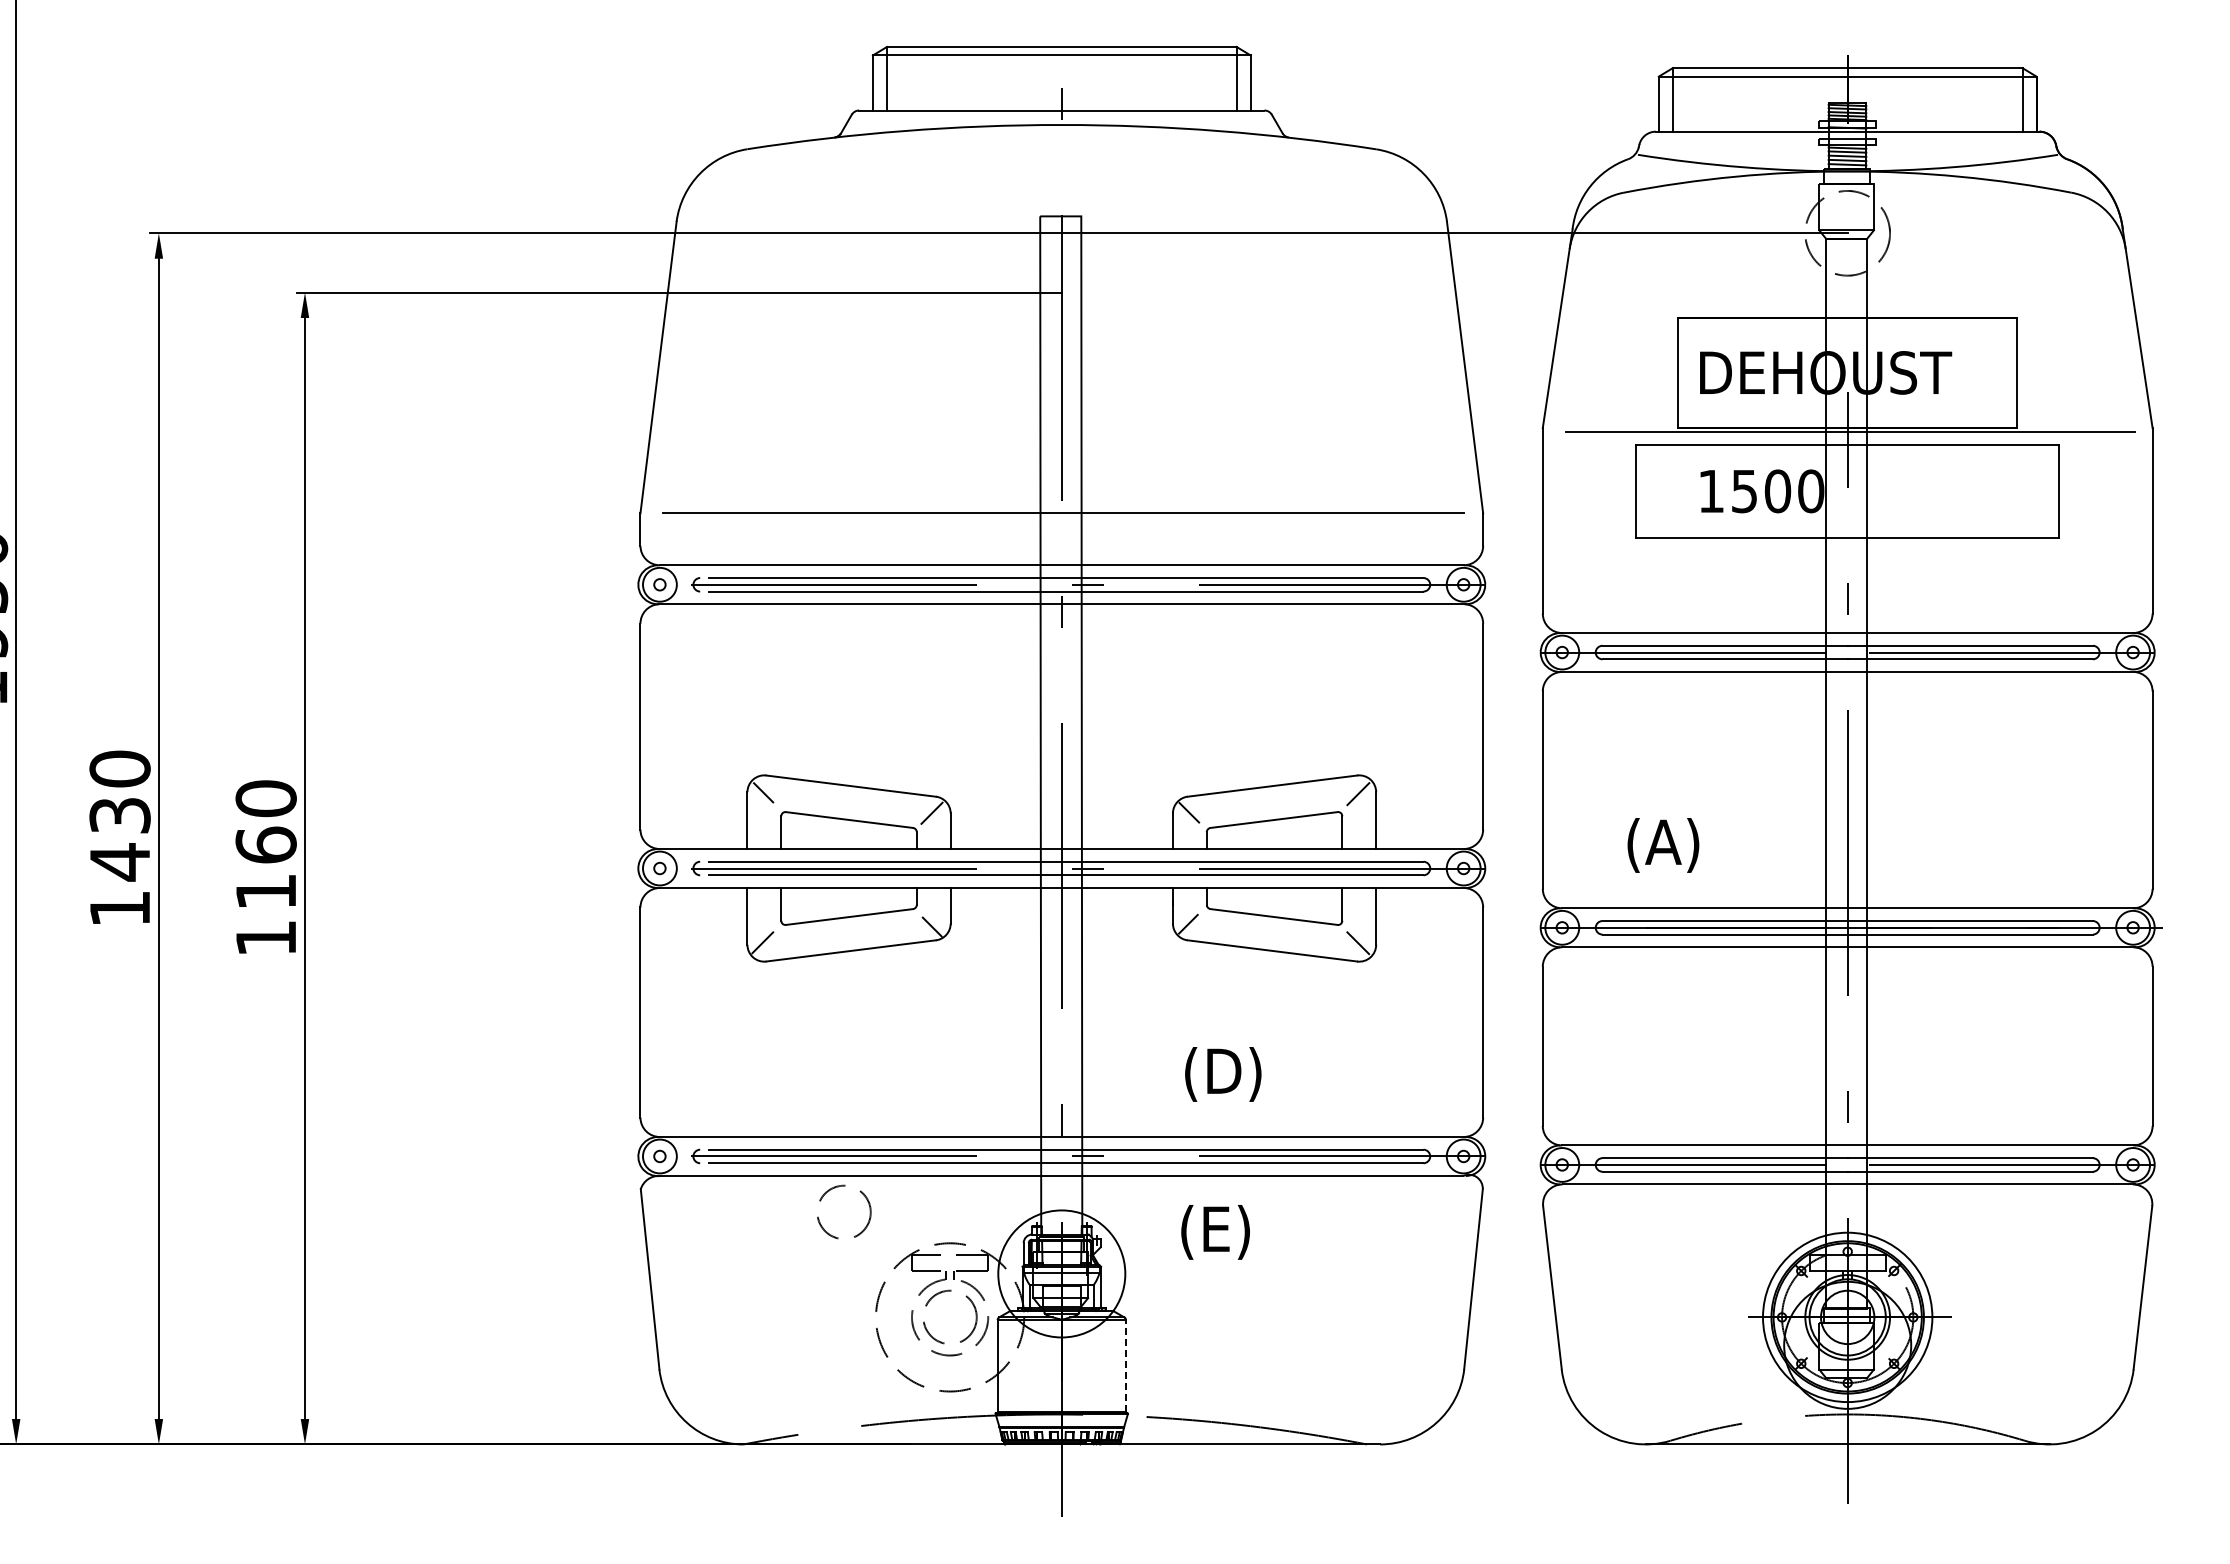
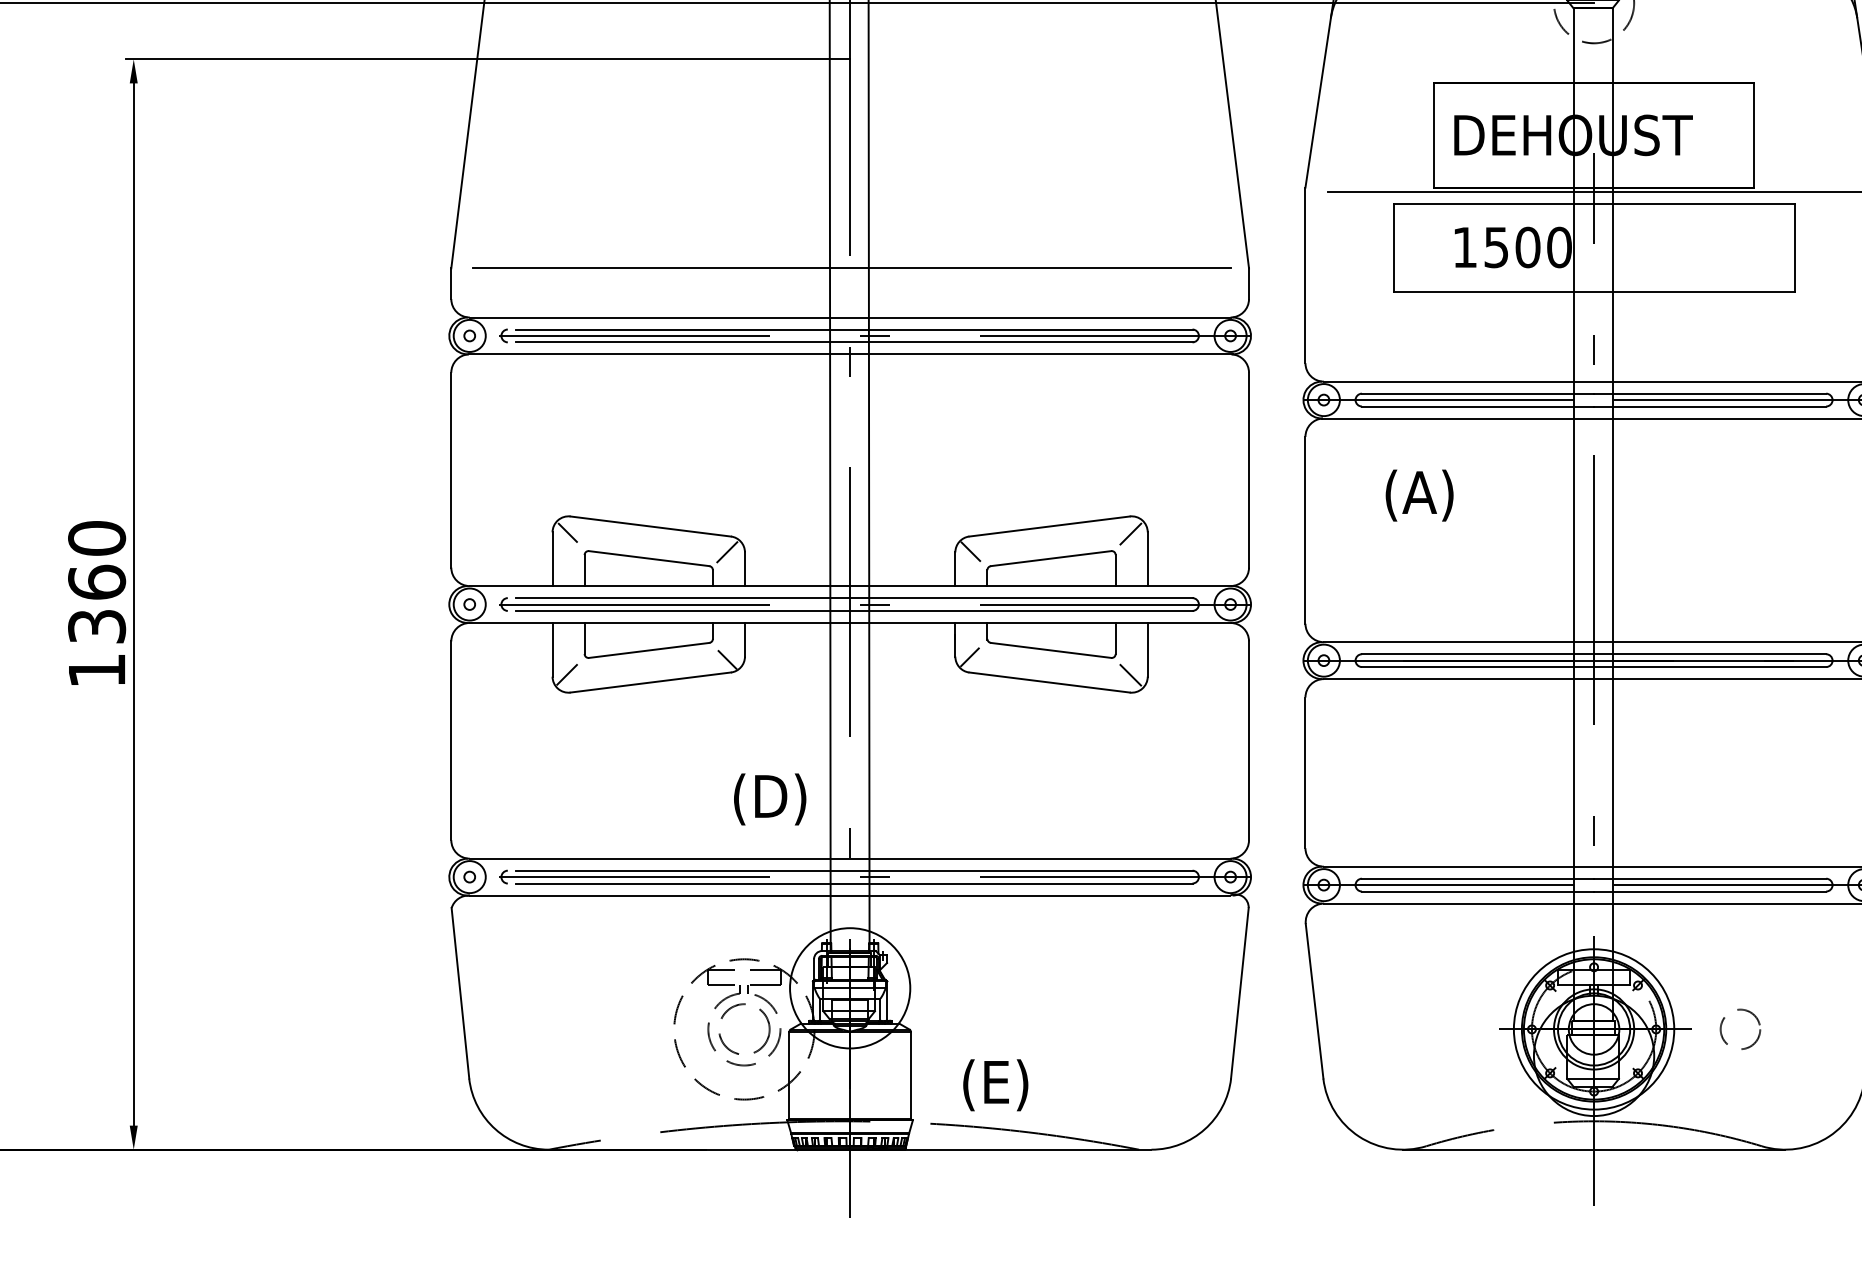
text: (1663, 845) -> (1419, 495), moved
text: (265, 891) -> (96, 626), 1160 -> 1360
text: (1223, 1074) -> (770, 799), moved
circle: (844, 1211) -> (644, 929), removed
text: (1215, 1232) -> (995, 1085), moved
circle: (2002, 1317) -> (1740, 1029), added
line: (1126, 1365) -> (911, 1074), dashed -> solid

